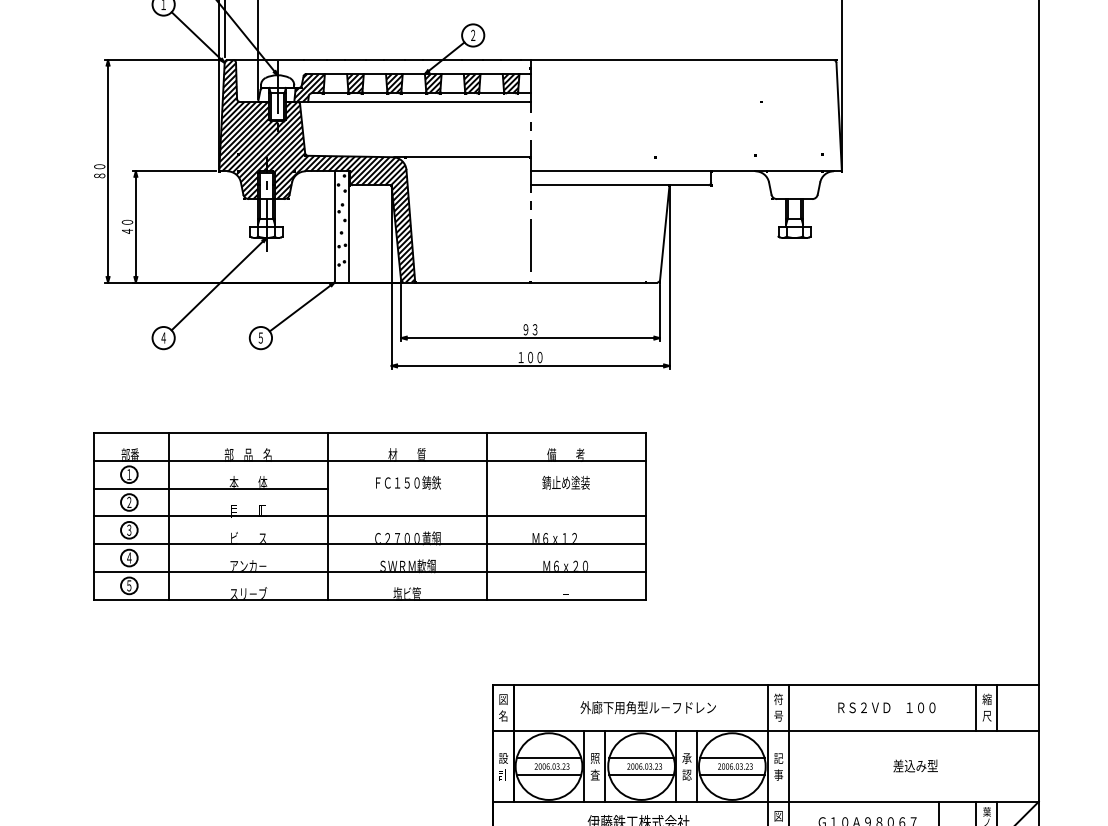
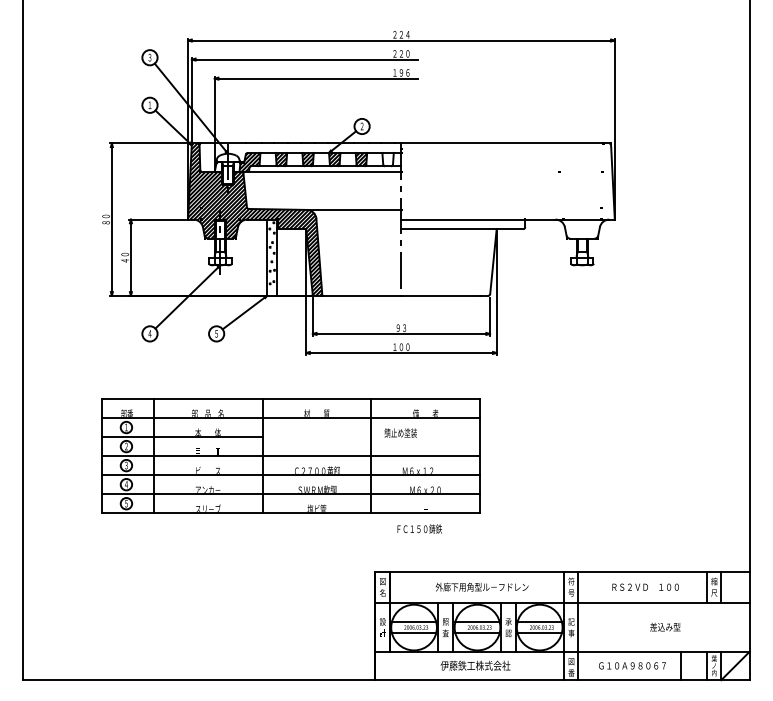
hatch: (510, 83) -> (387, 159), removed
text: (408, 481) -> (419, 528), moved
text: (565, 481) -> (400, 432), moved

